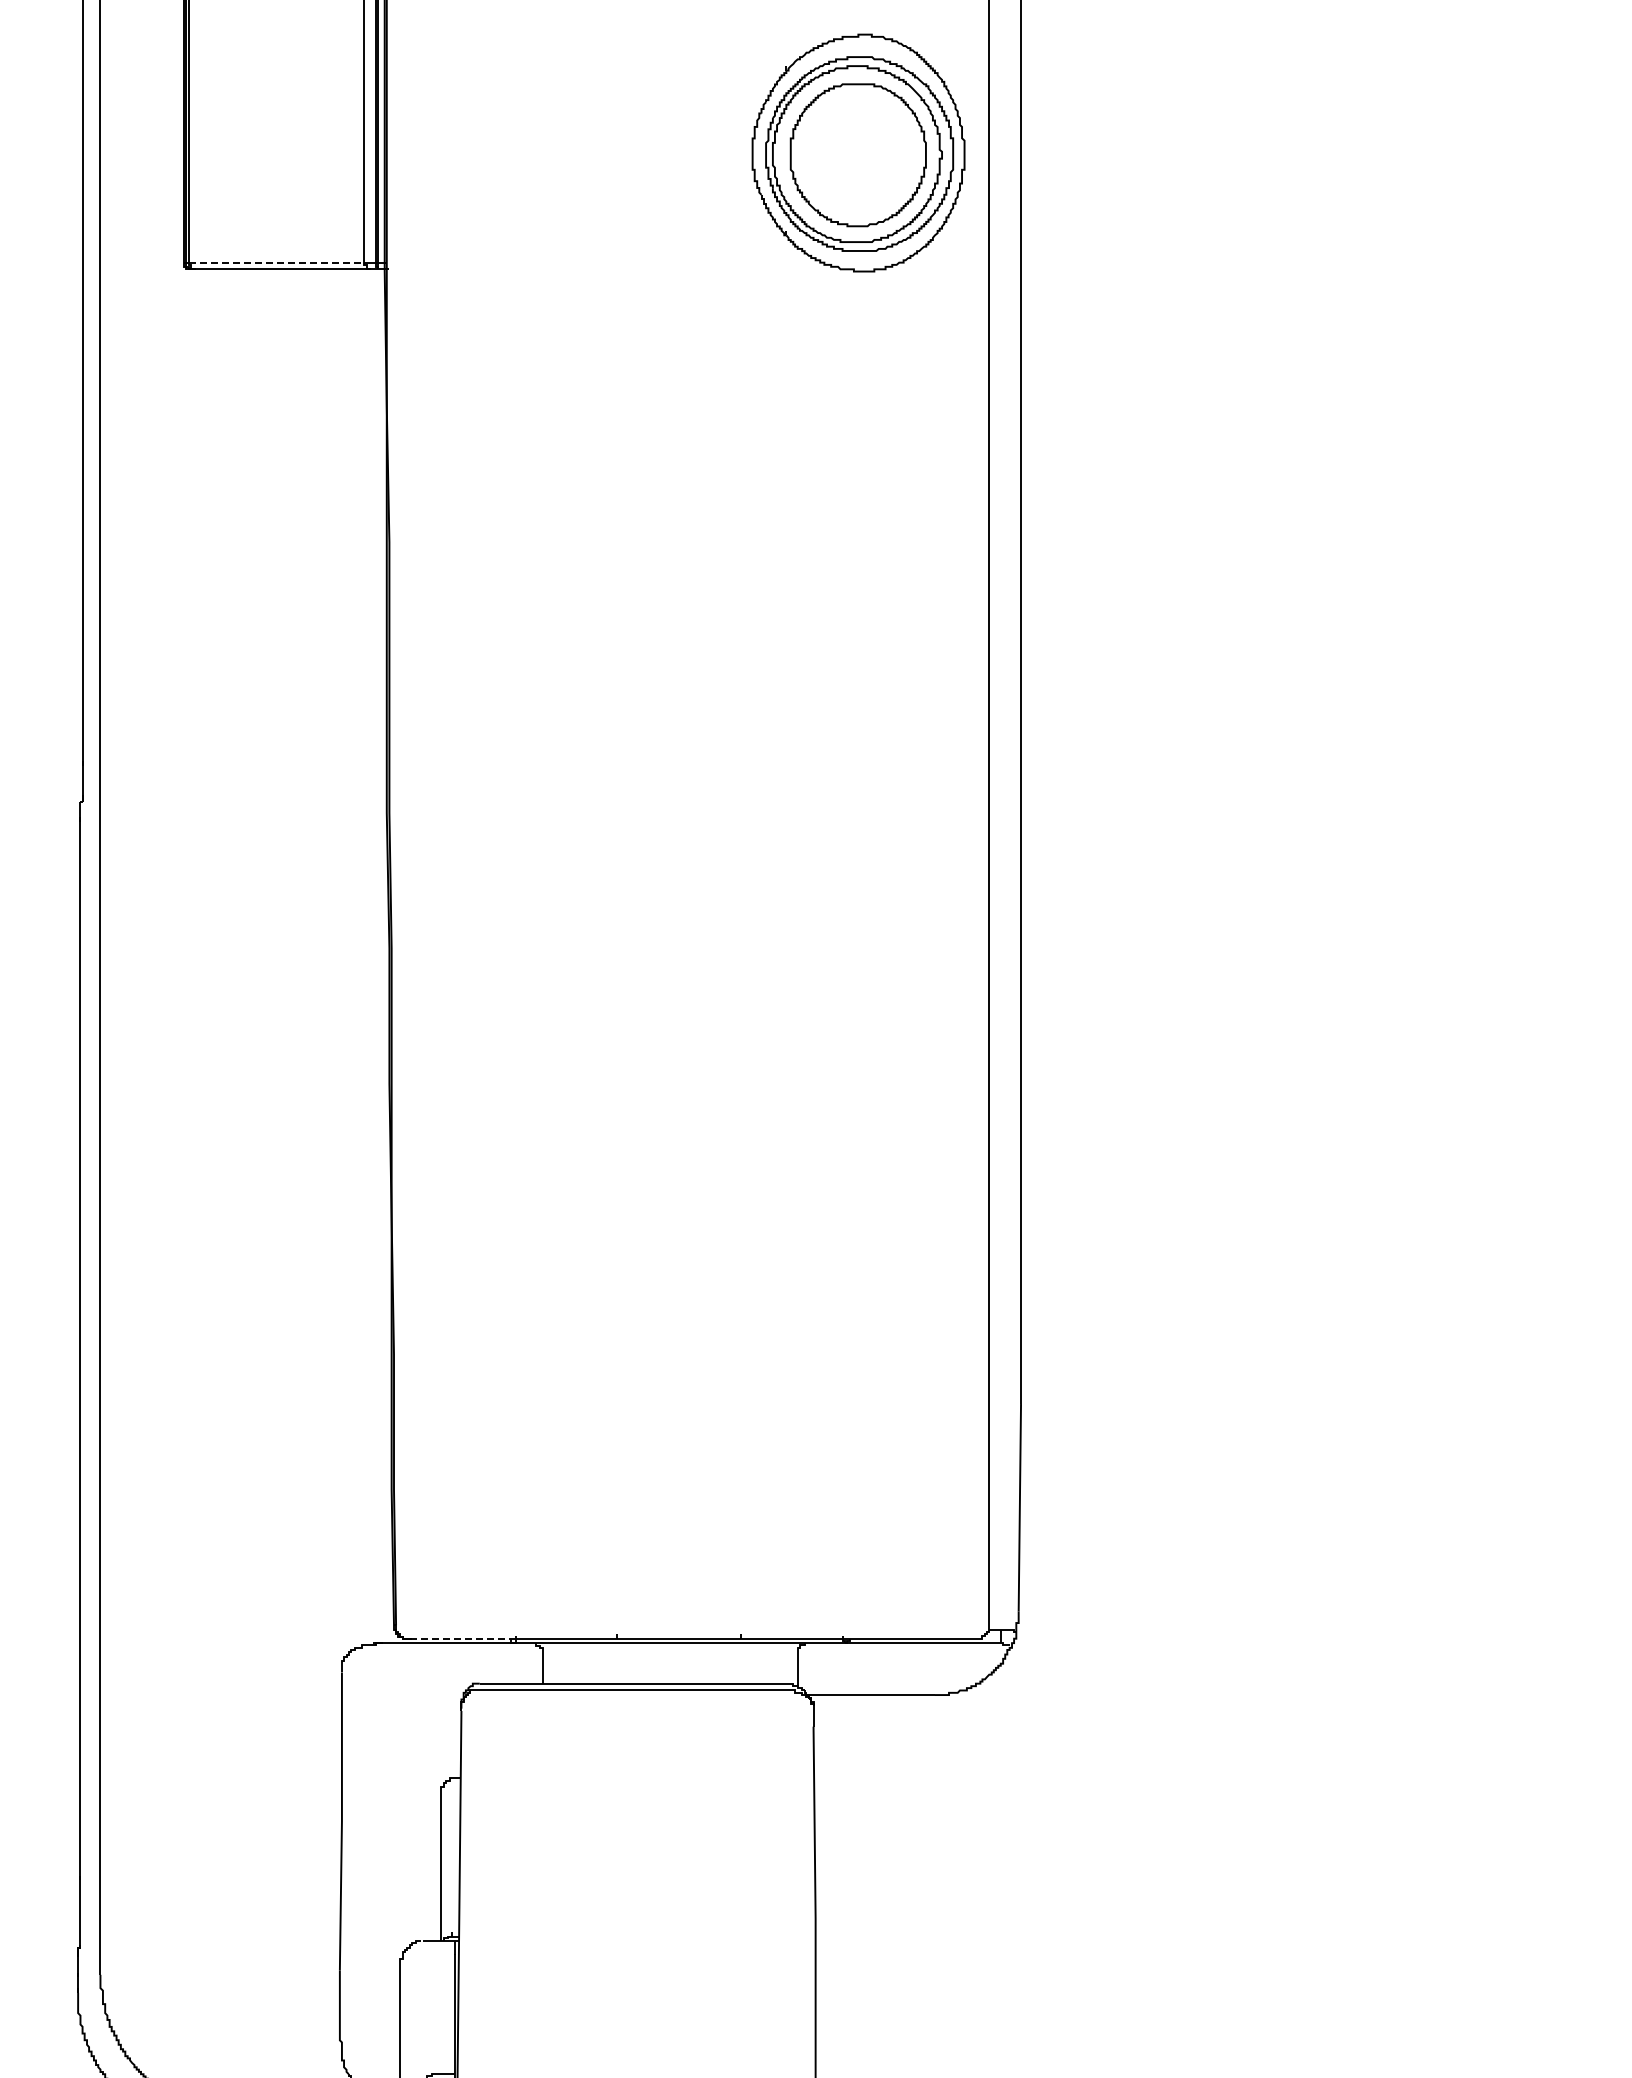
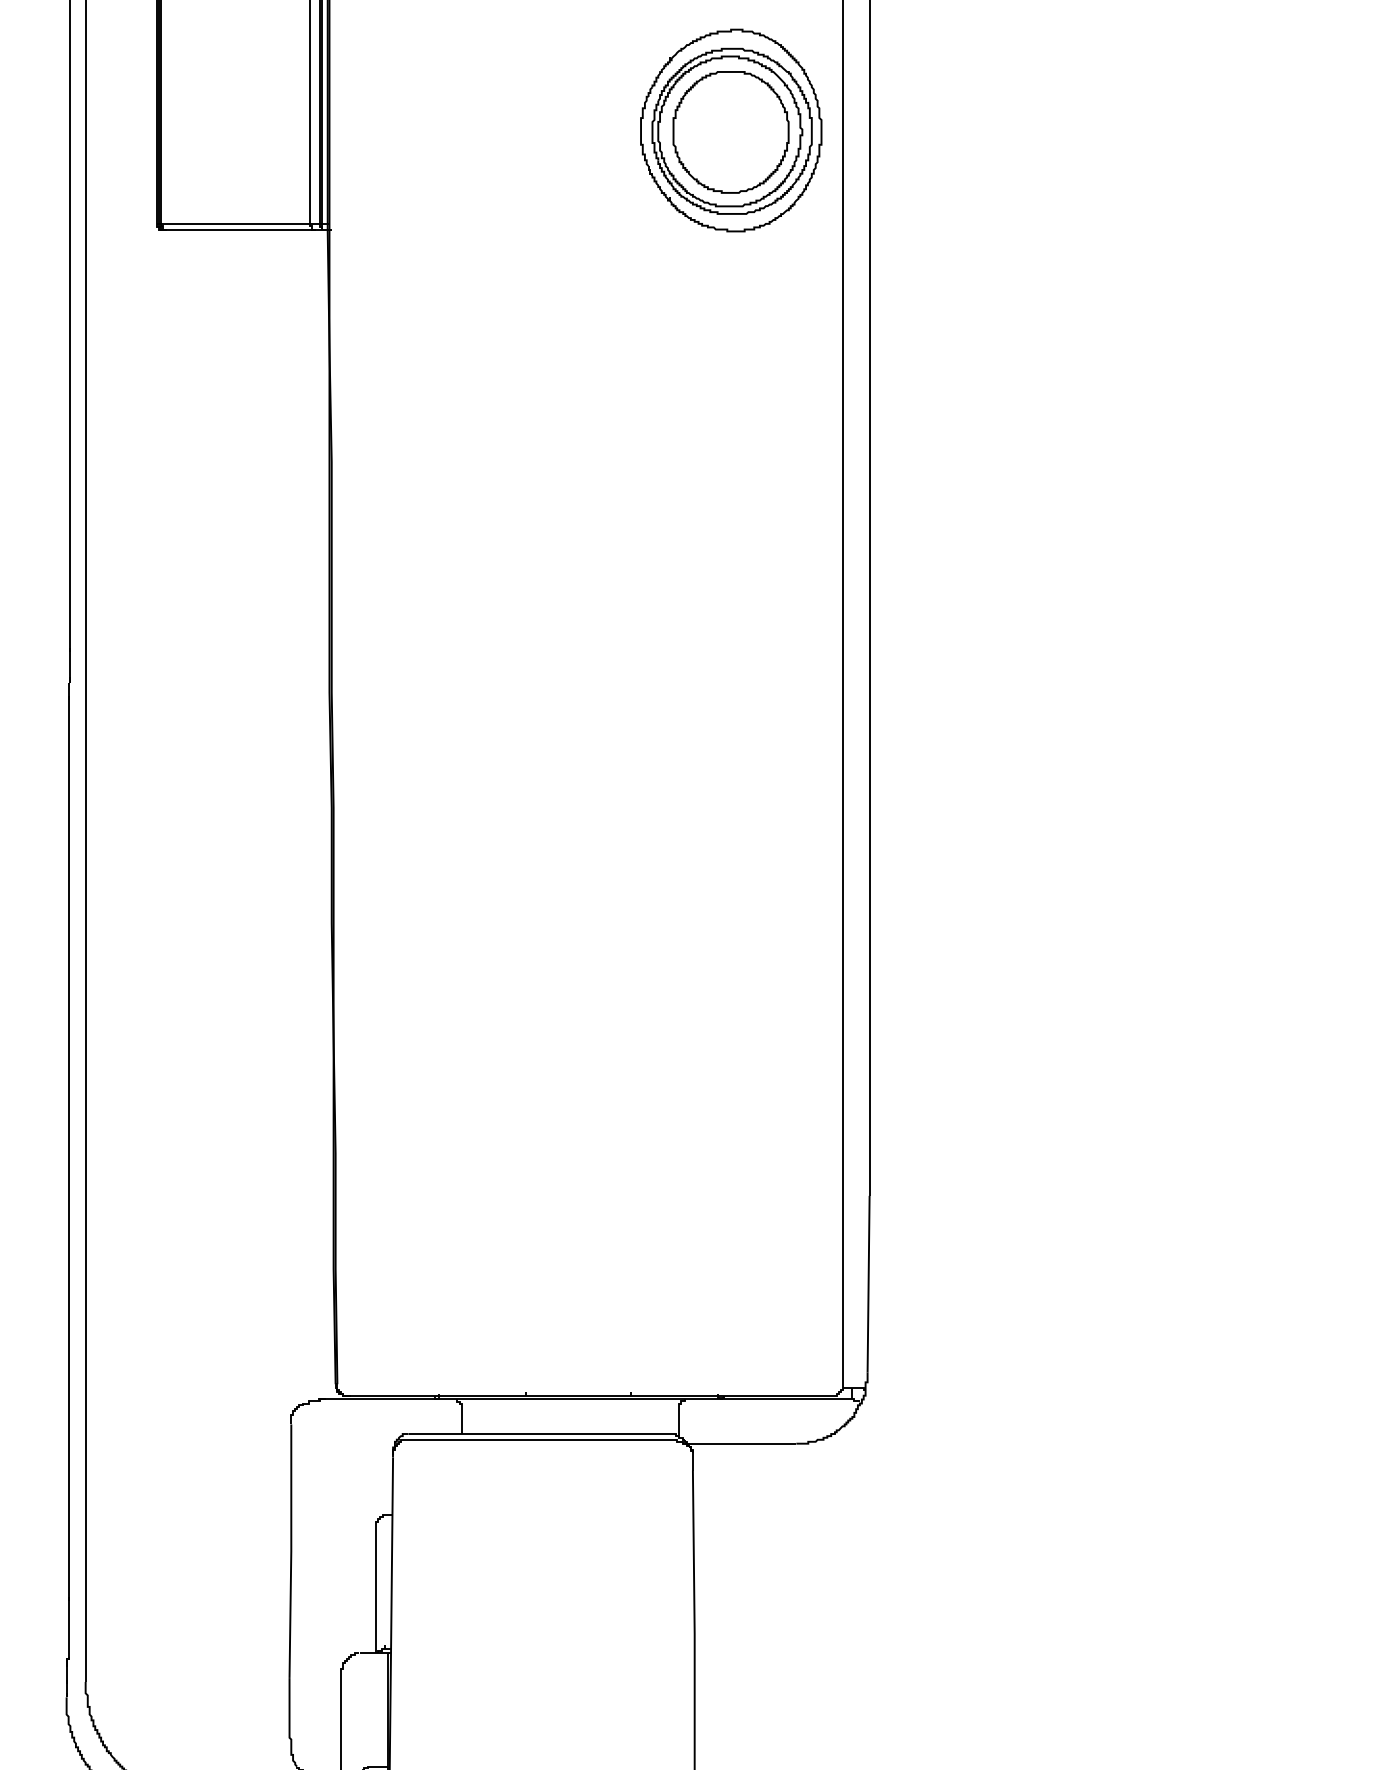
line: (276, 262) -> (235, 223), dashed -> solid
line: (460, 1638) -> (392, 1395), dashed -> solid

